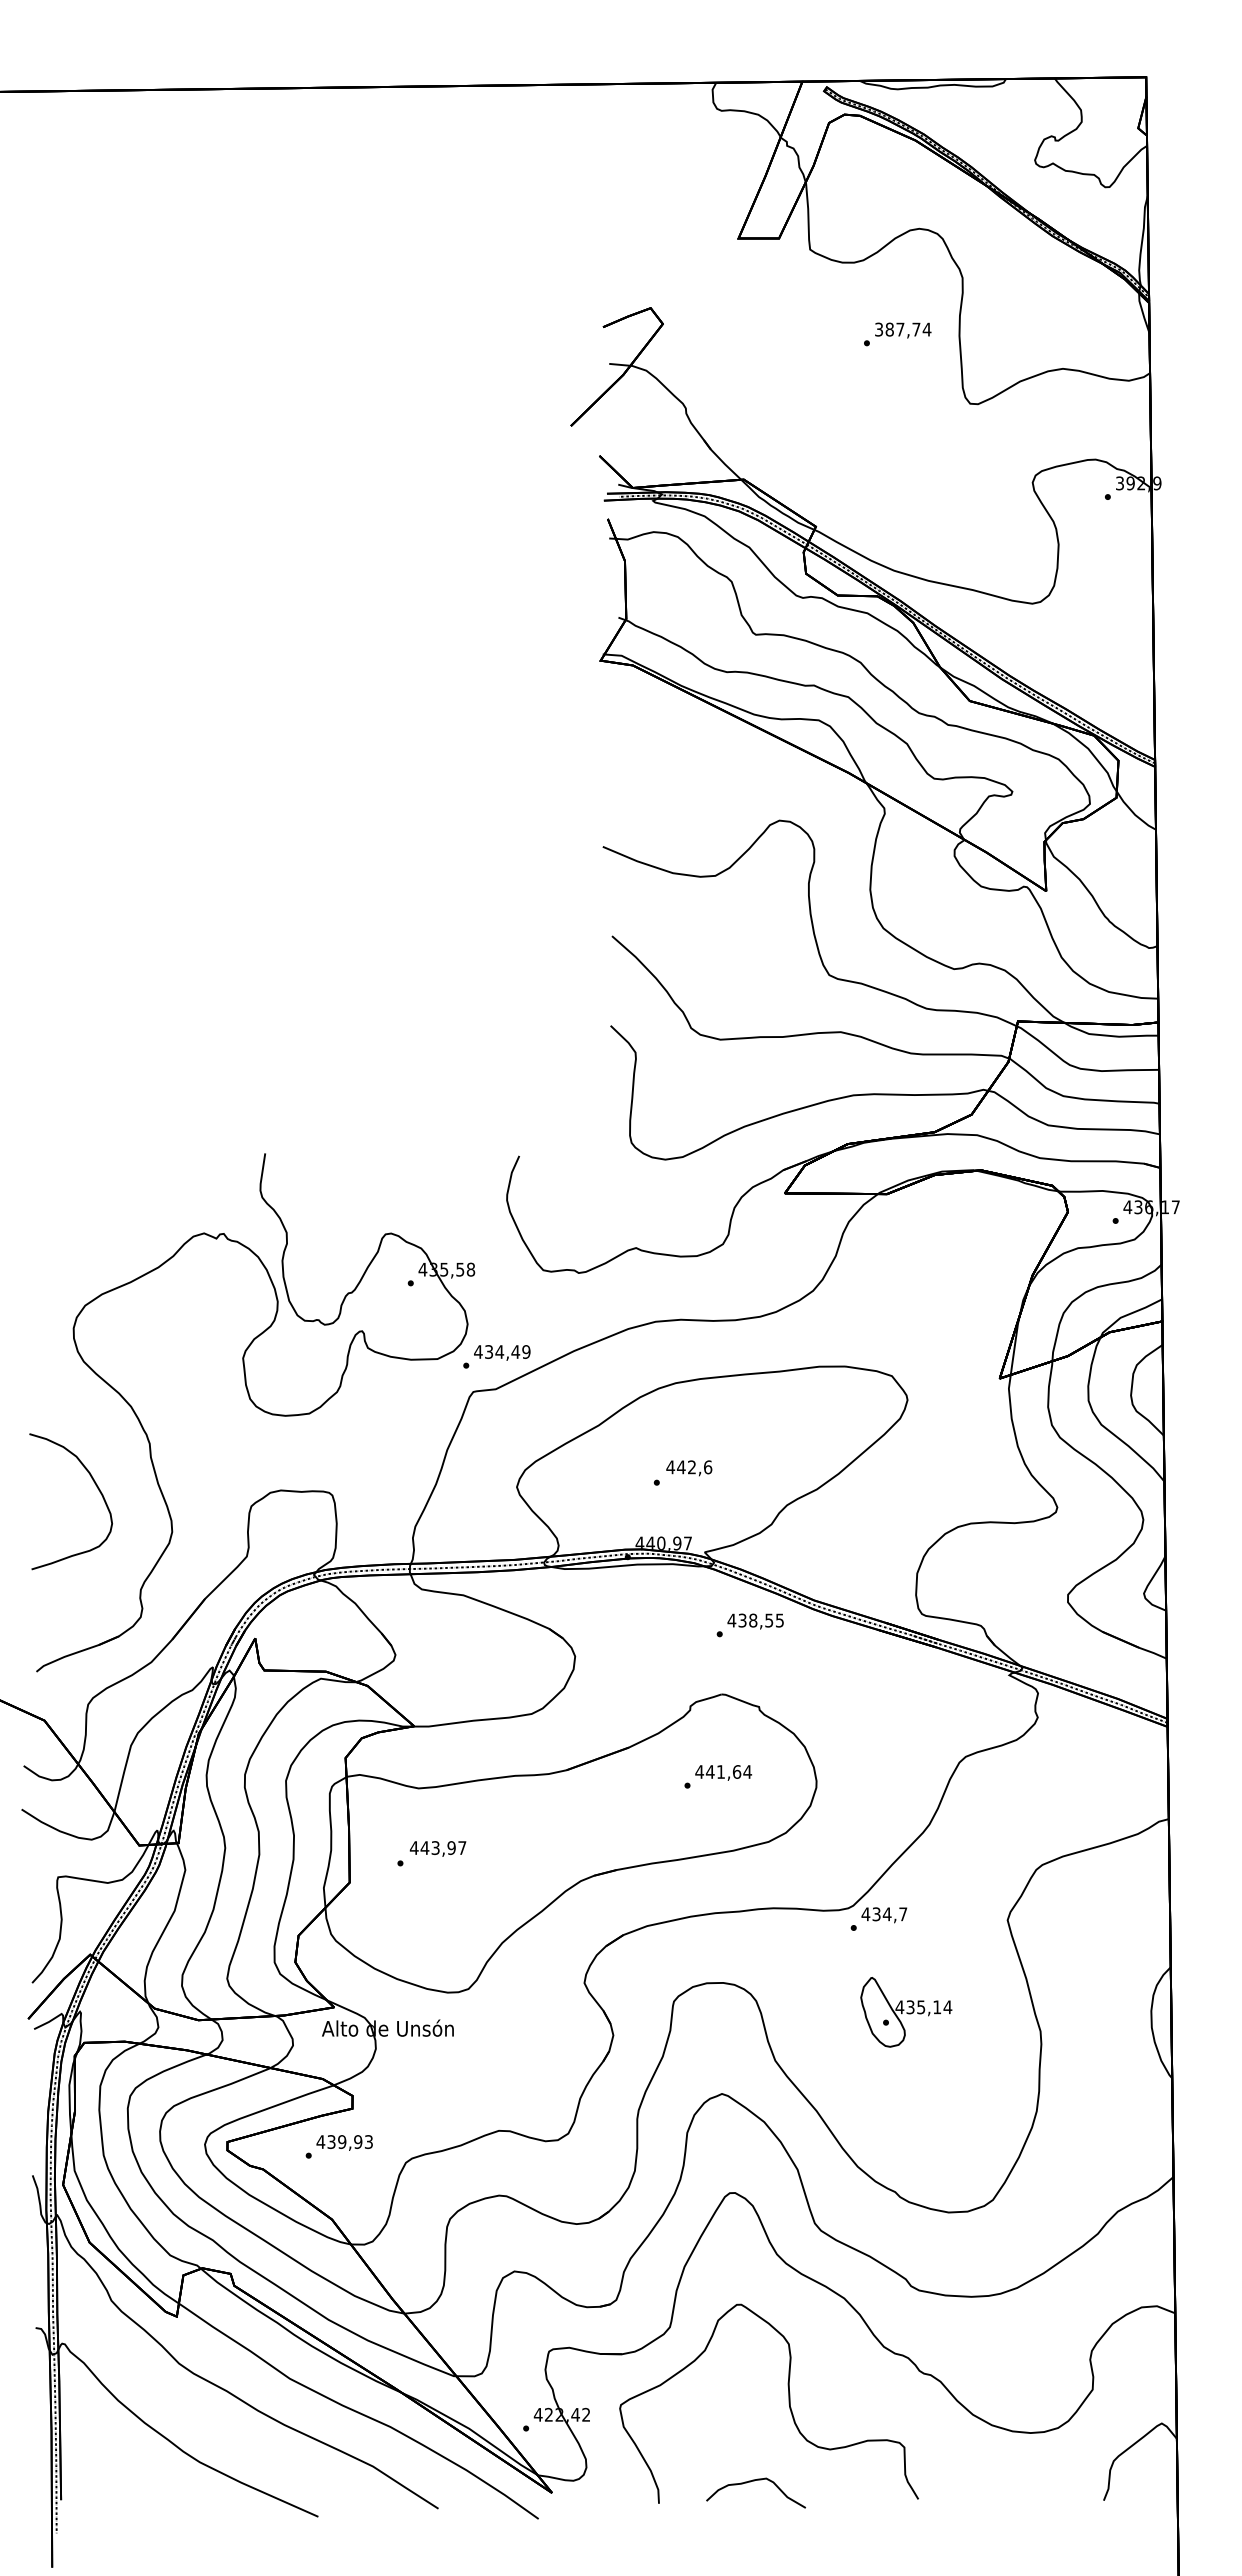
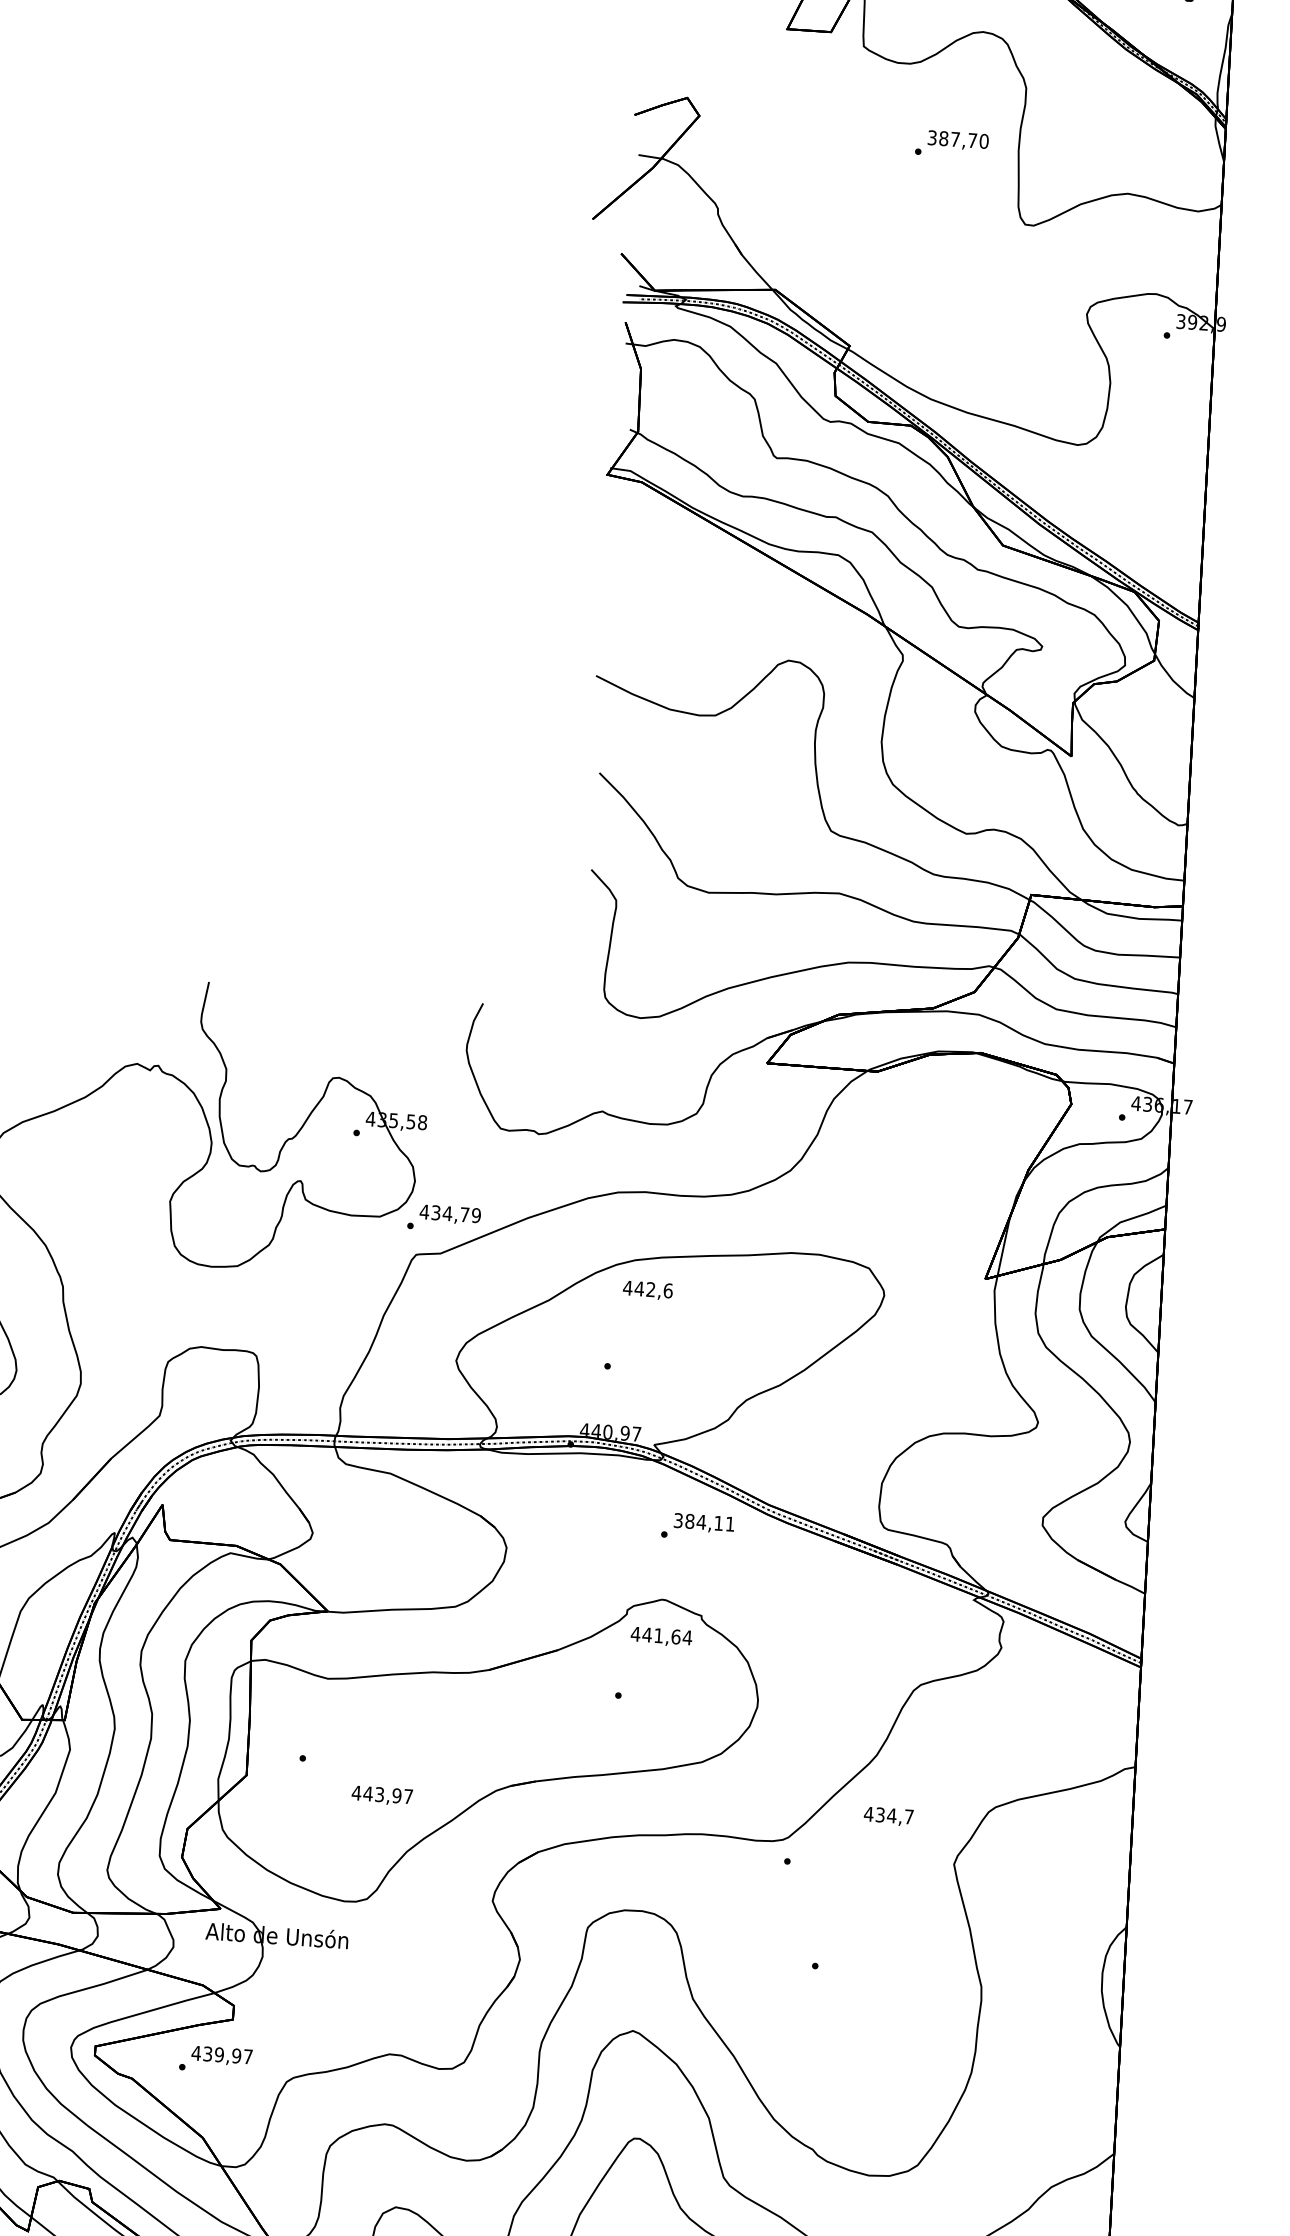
text: (926, 329) -> (983, 141), 387,74 -> 387,70
text: (515, 1351) -> (464, 1214), 434,49 -> 434,79
text: (689, 1468) -> (648, 1290), moved
text: (755, 1620) -> (703, 1522), 438,55 -> 384,11
text: (723, 1772) -> (661, 1636), moved
text: (437, 1848) -> (381, 1795), moved
text: (884, 1915) -> (888, 1816), moved
part: (906, 2012) -> (838, 1956), removed
text: (368, 2141) -> (247, 2056), 439,93 -> 439,97

